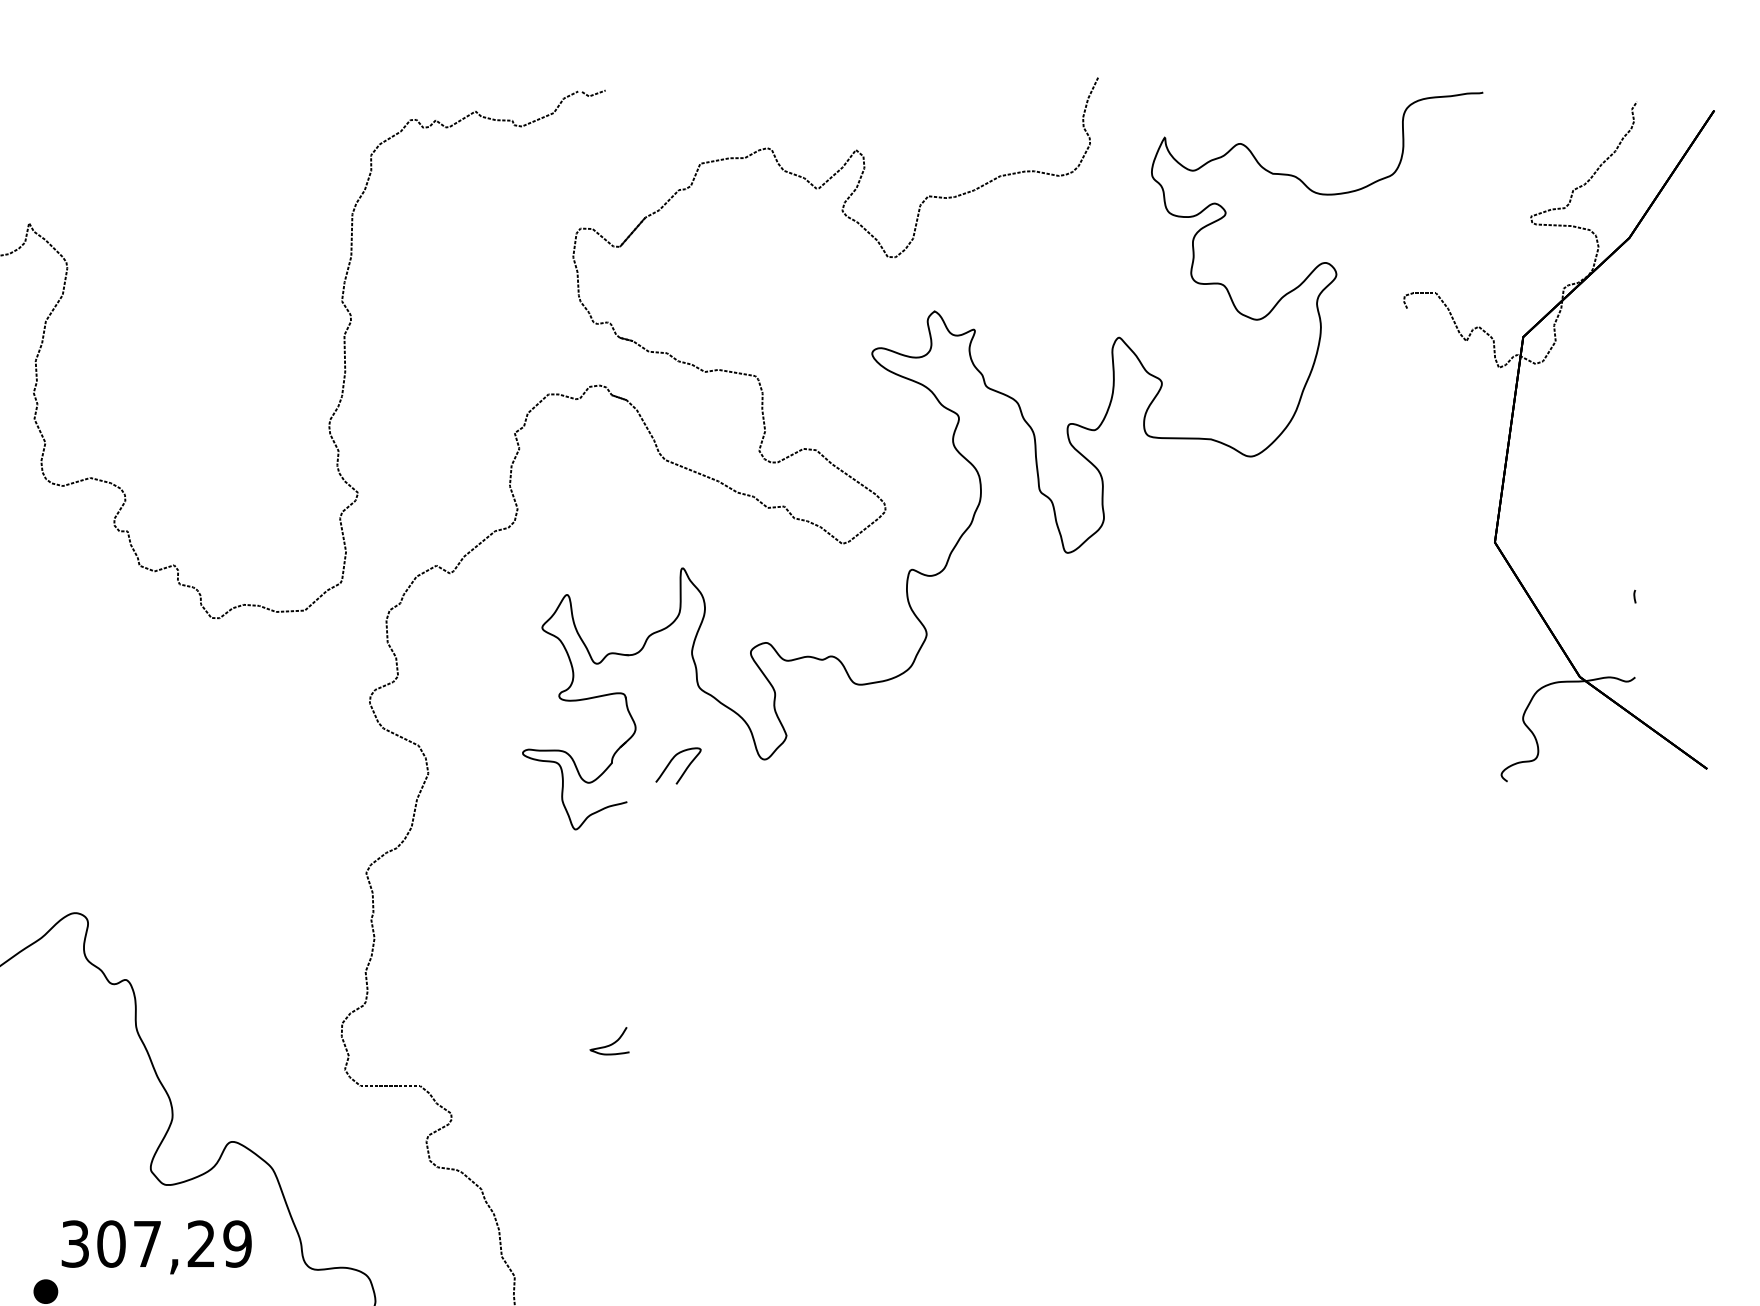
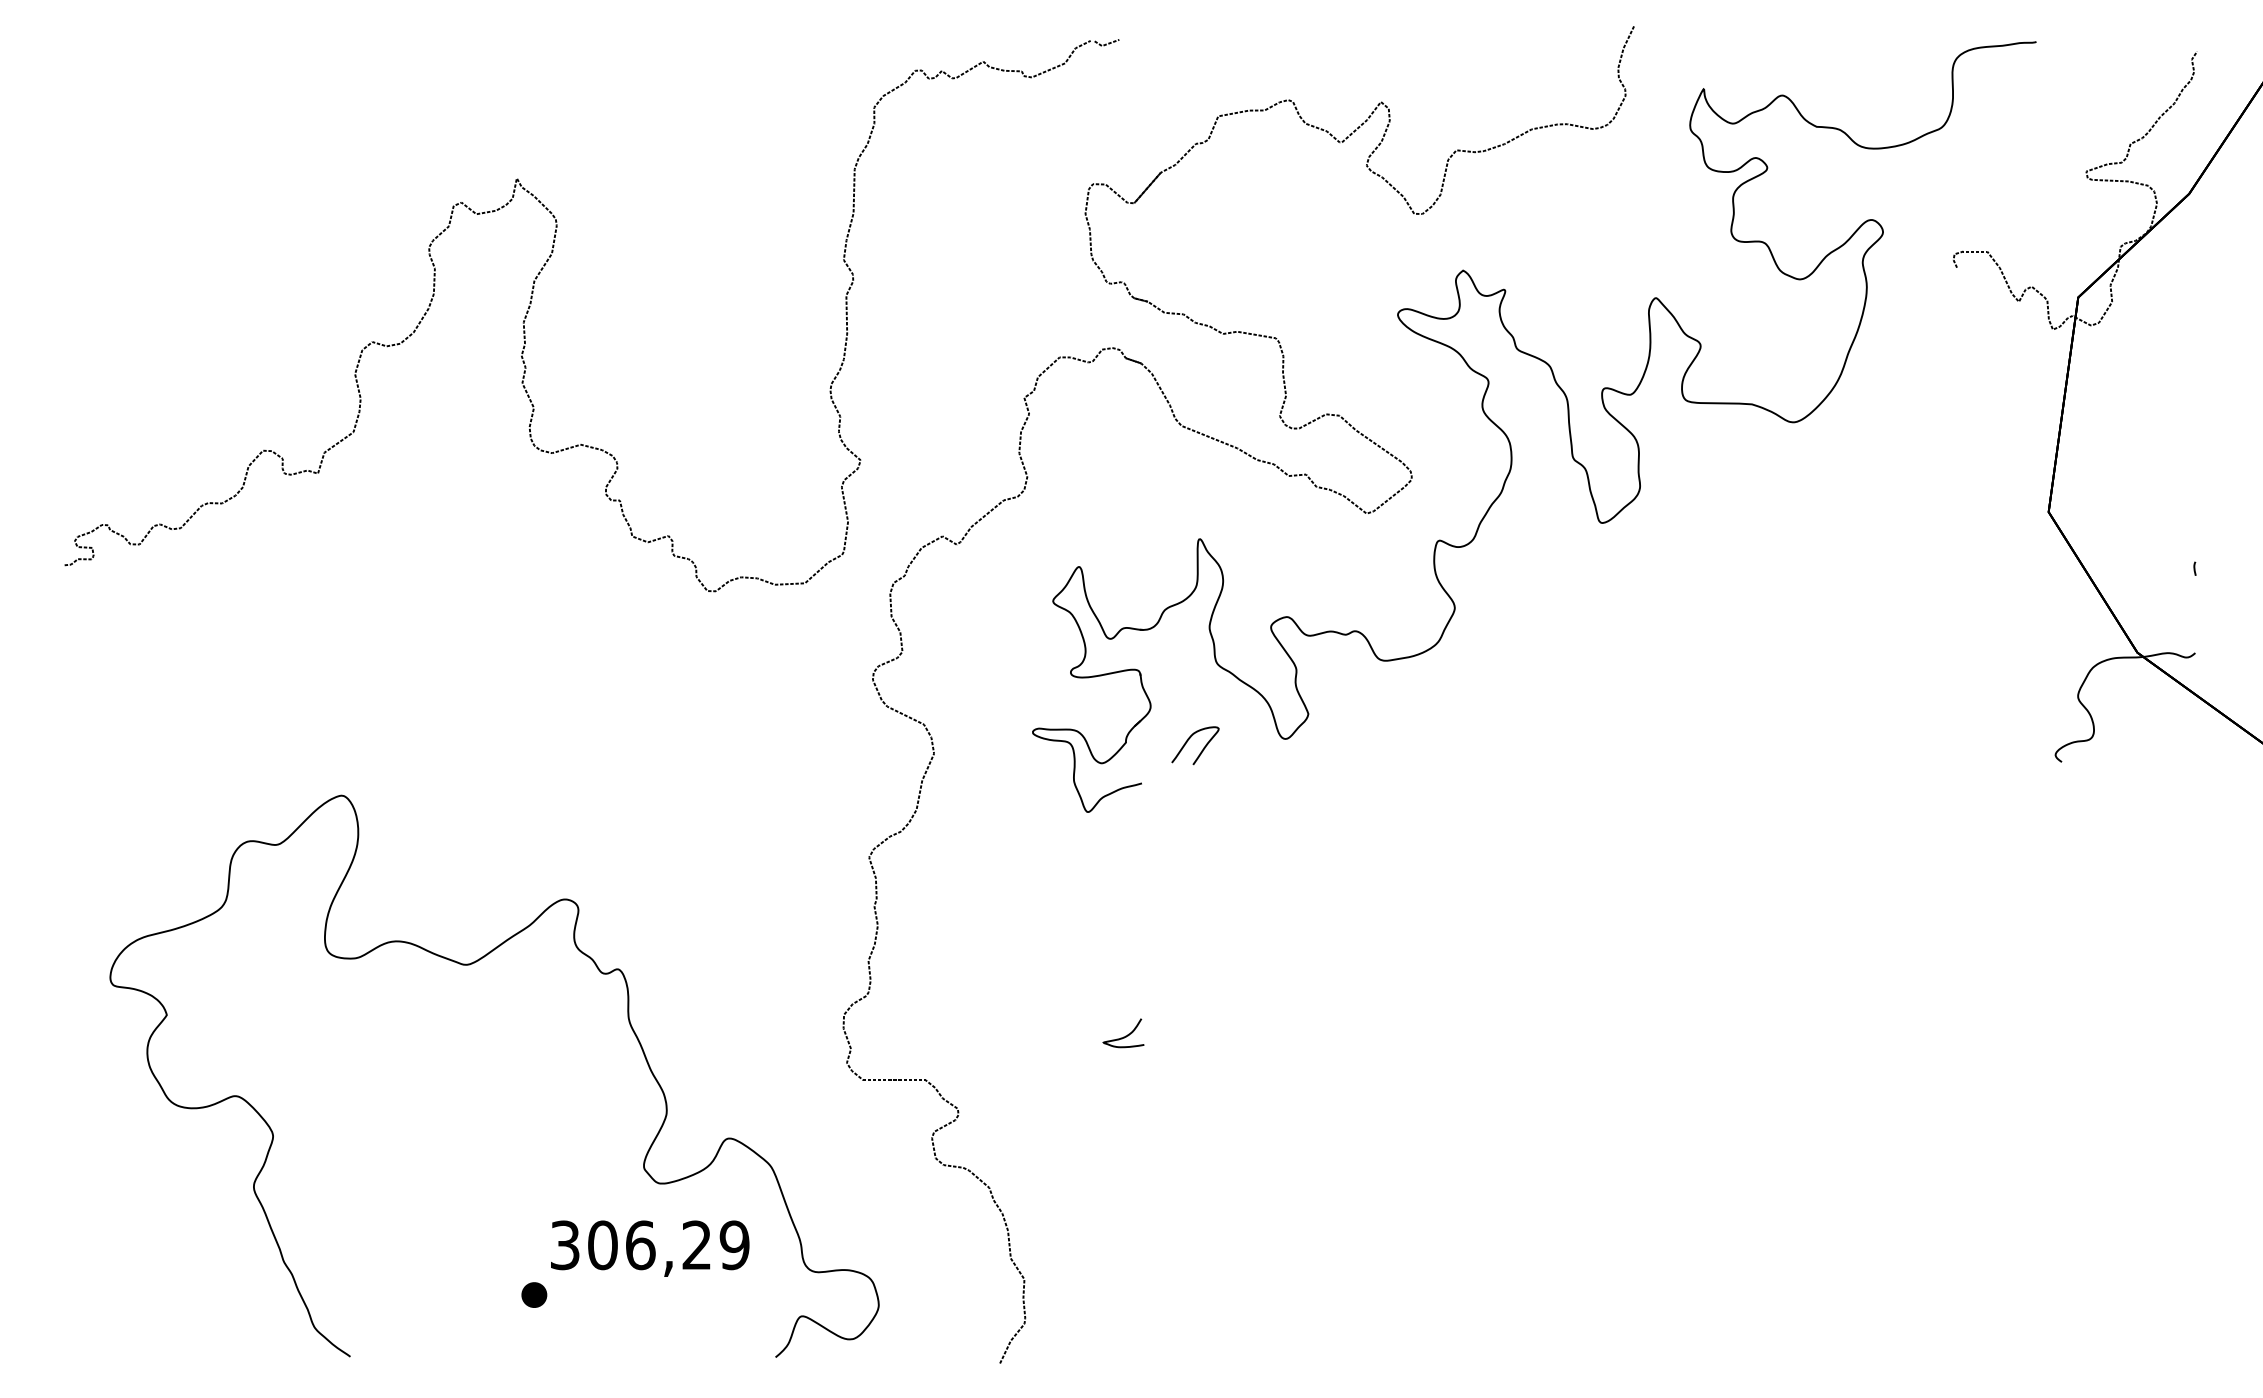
text: (147, 1244) -> (640, 1245), 307,29 -> 306,29

